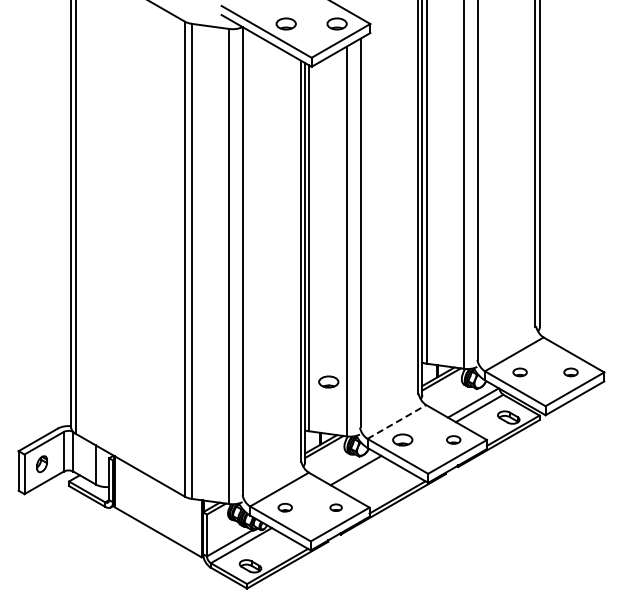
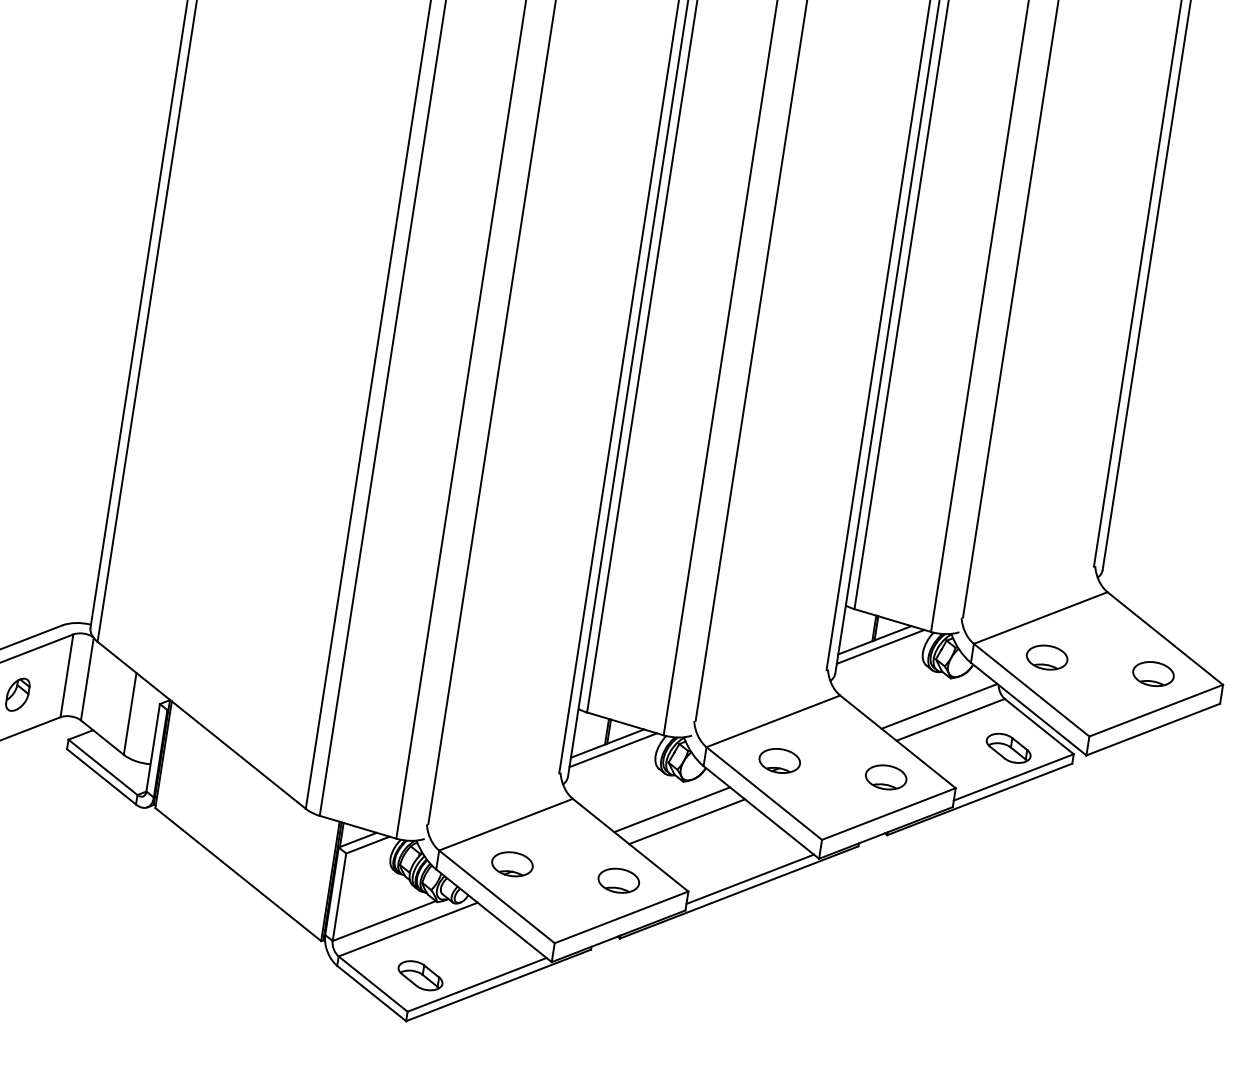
part: (519, 372) -> (1045, 657), size x1.43
part: (570, 372) -> (1152, 674), size x1.43
part: (328, 381) -> (643, 614), removed
line: (396, 421) -> (772, 720), dashed -> solid
part: (453, 439) -> (886, 776), size x1.43
line: (363, 474) -> (686, 820), added
part: (284, 507) -> (510, 863), size x1.43
part: (335, 507) -> (617, 880), size x1.67

